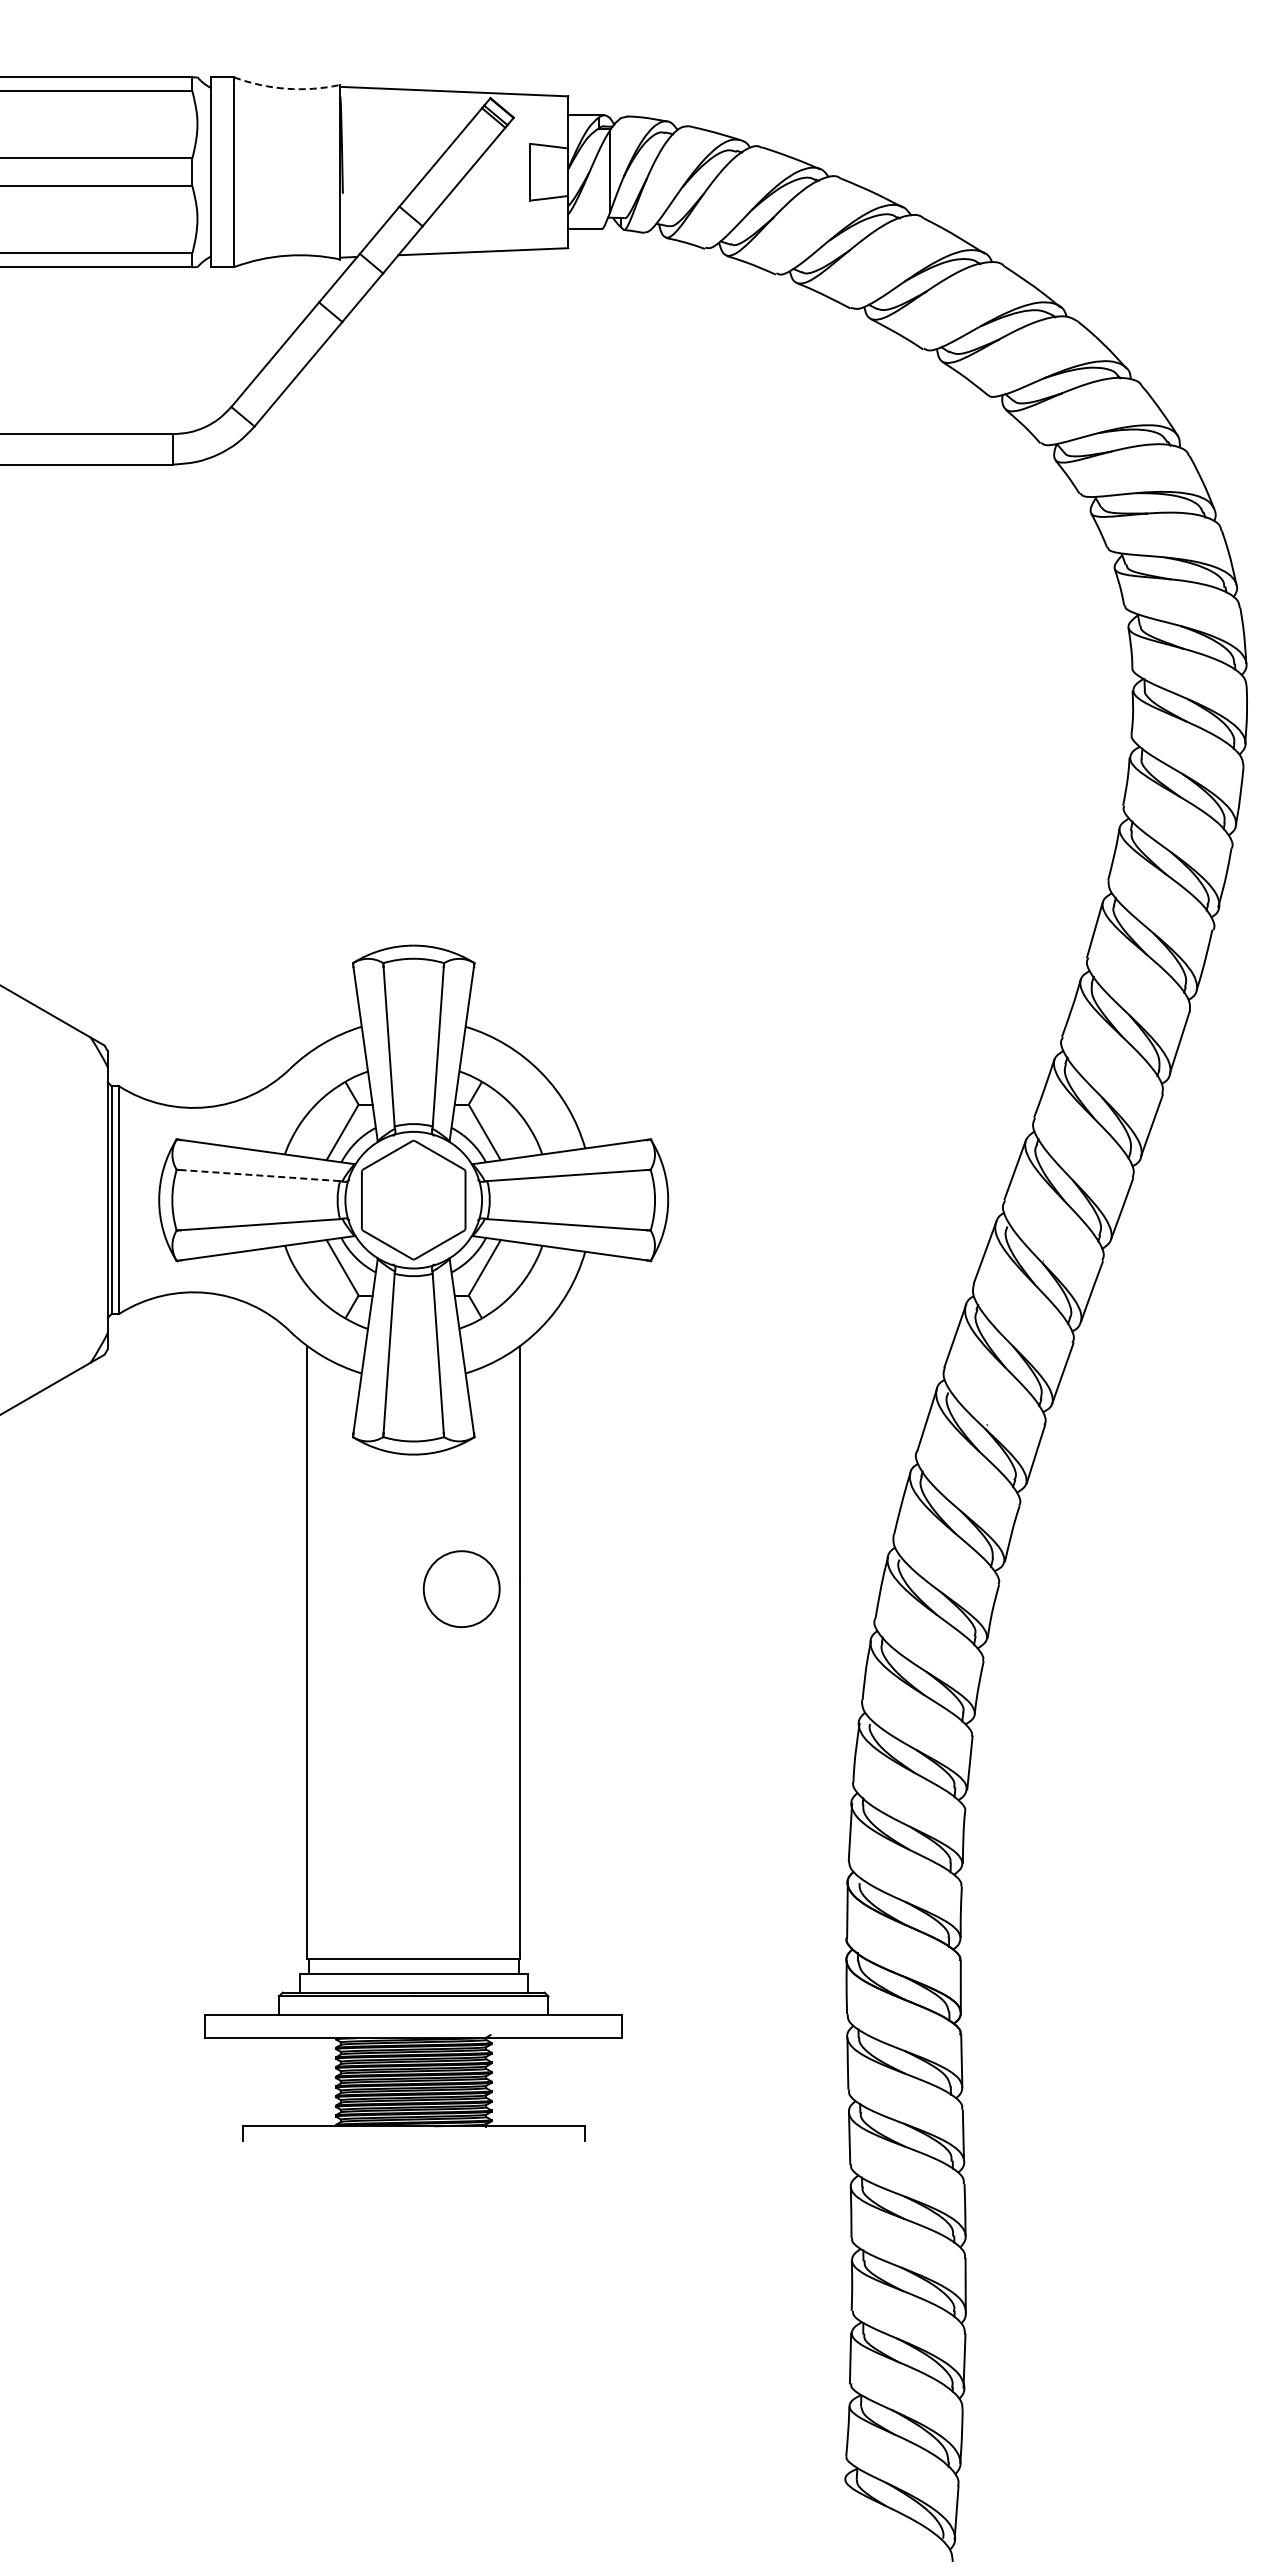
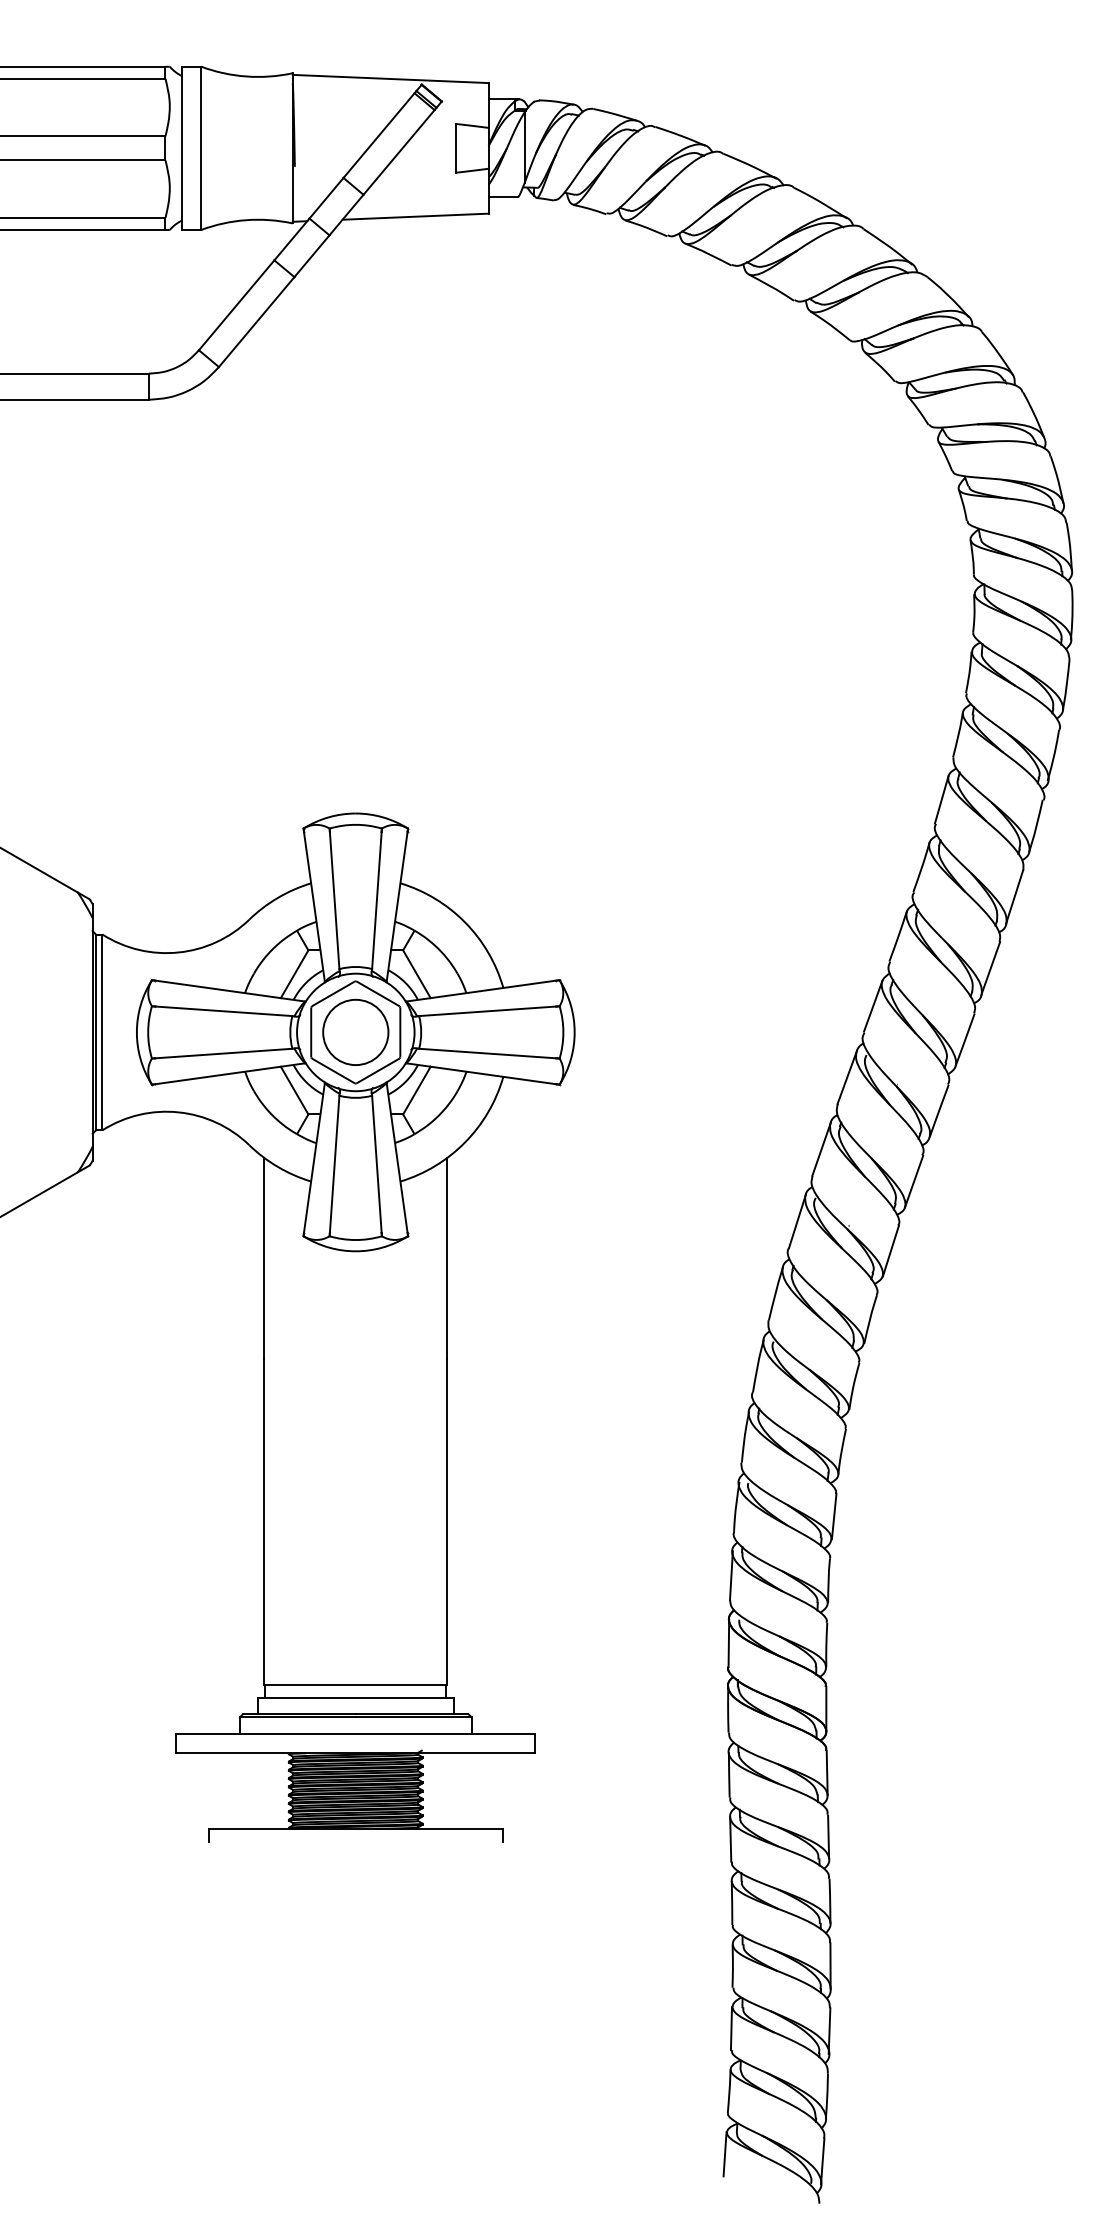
arc: (286, 88) -> (246, 76), dashed -> solid
line: (260, 1175) -> (224, 1011), dashed -> solid
circle: (461, 1588) -> (355, 1031), moved
line: (842, 2504) -> (724, 2154), added

